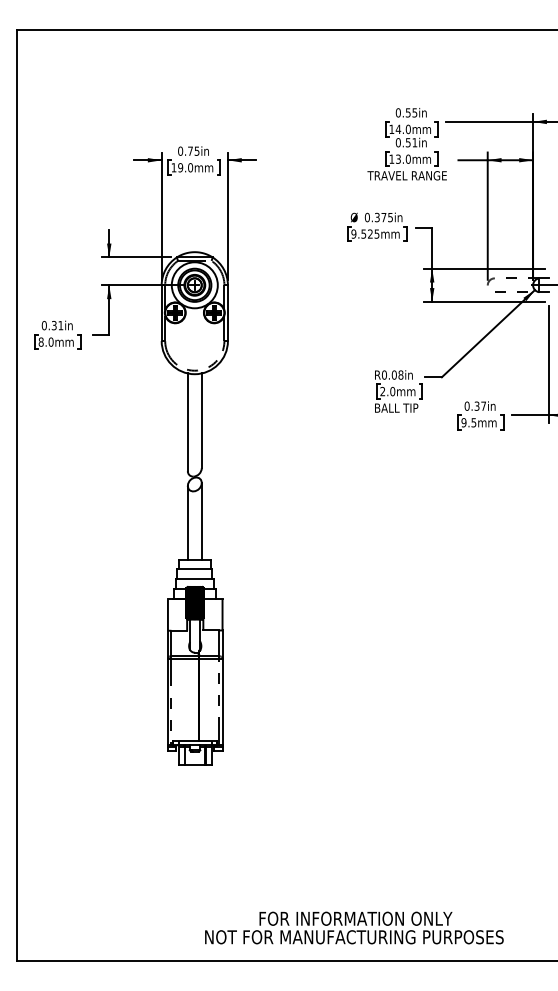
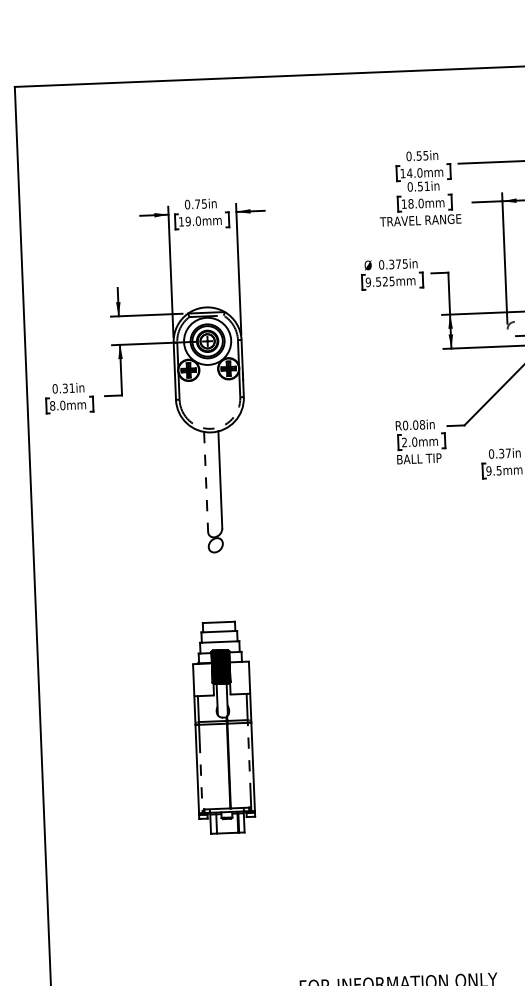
text: (398, 158) -> (411, 203), 13.0mm -> 18.0mm
line: (187, 422) -> (205, 482), solid -> dashed
line: (201, 520) -> (224, 581), removed
line: (187, 522) -> (209, 584), removed

